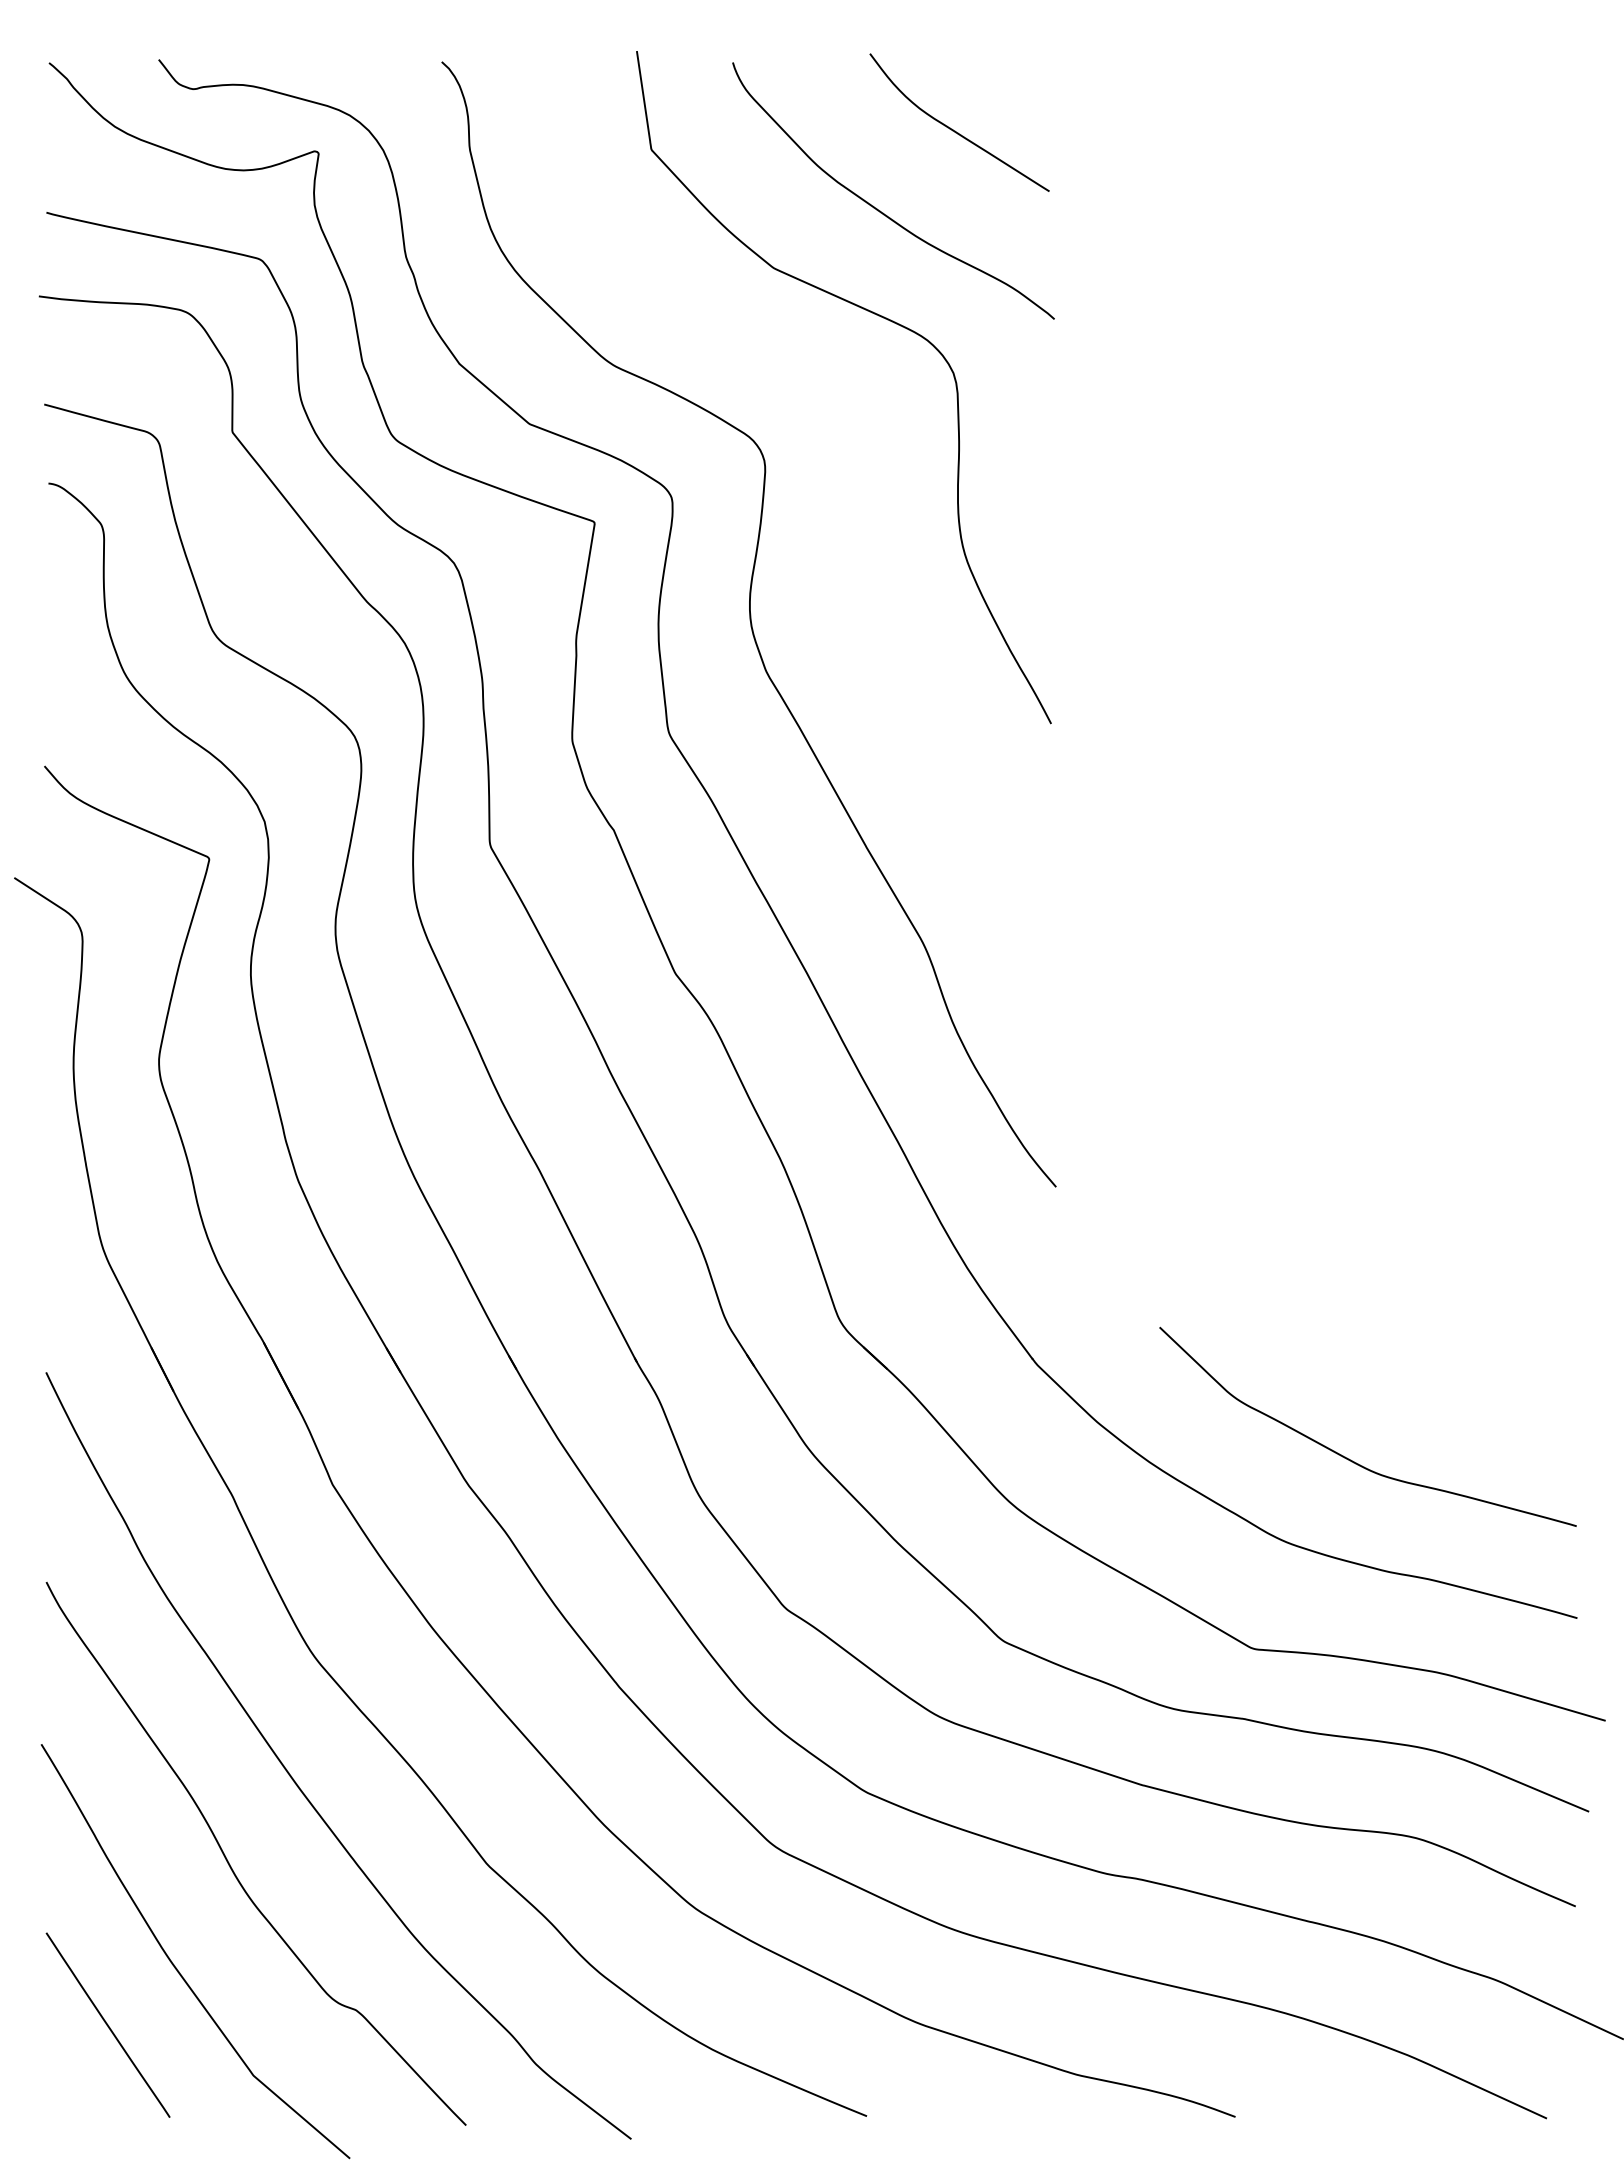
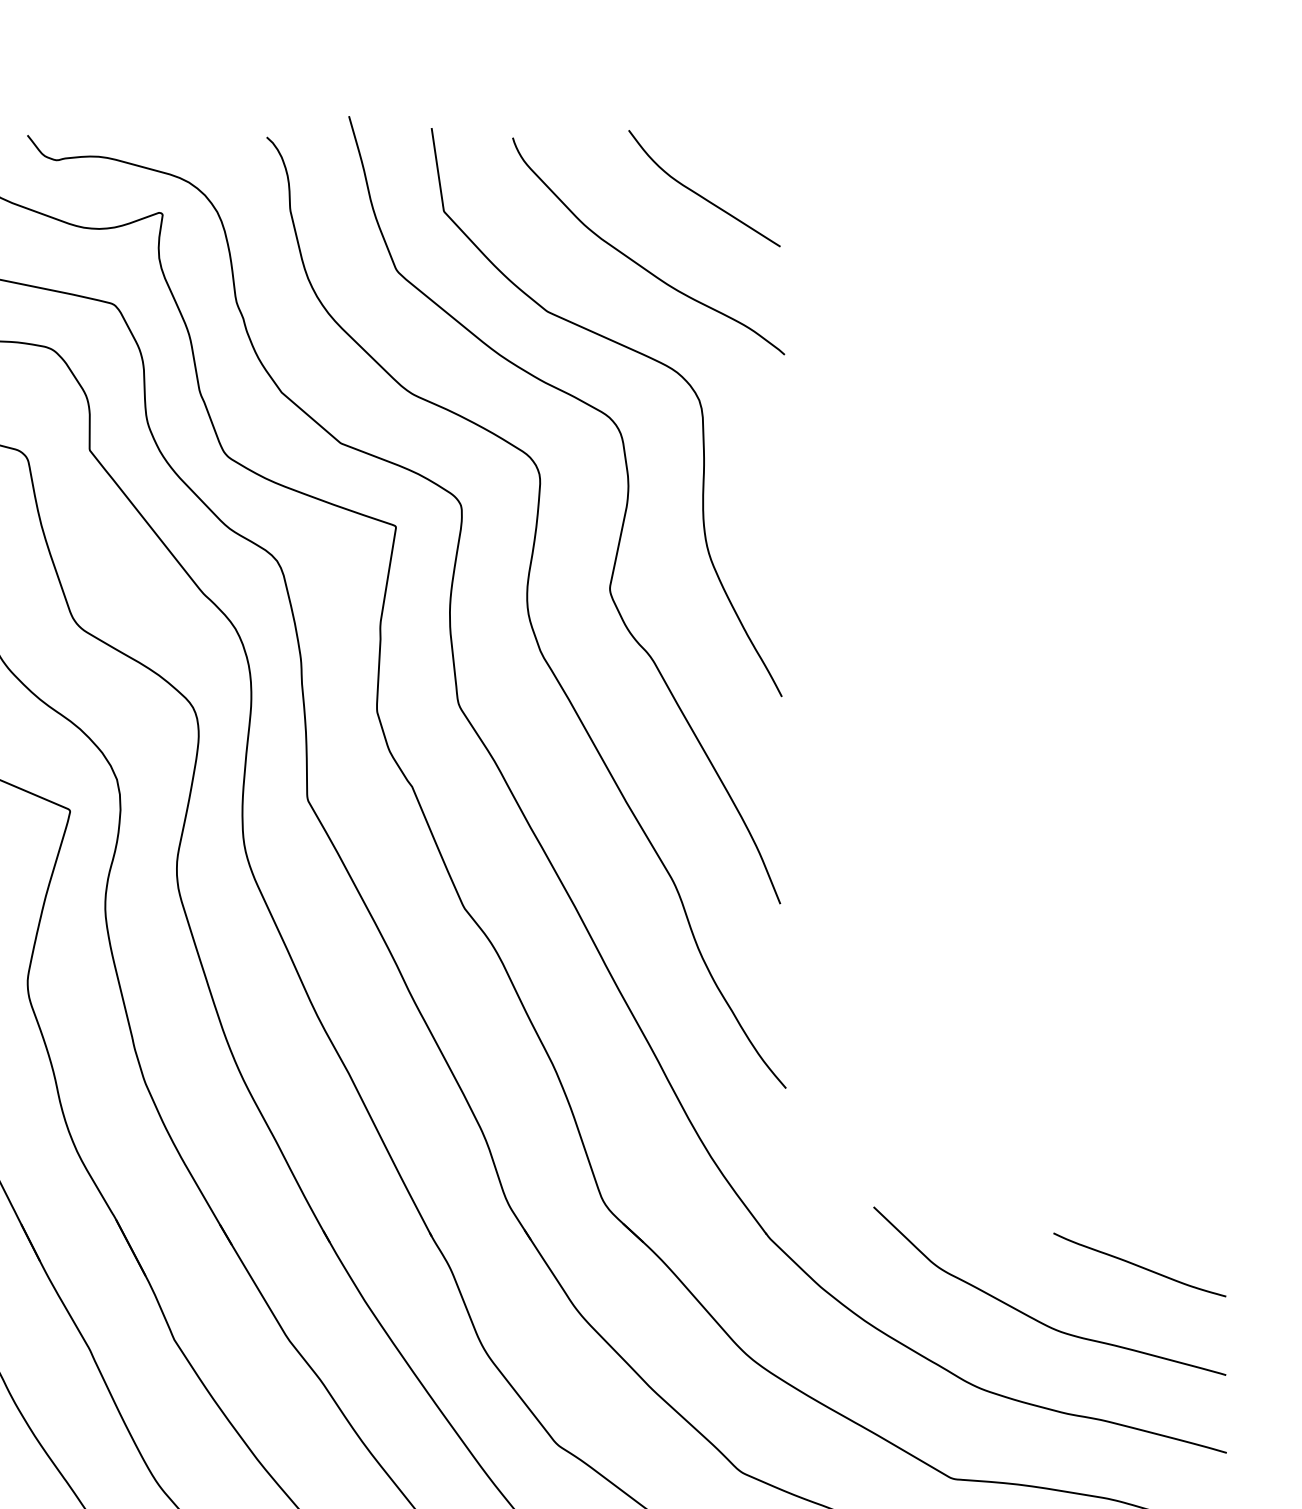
curve: (862, 517) -> (622, 522), added
curve: (1474, 1396) -> (1139, 1265), added

